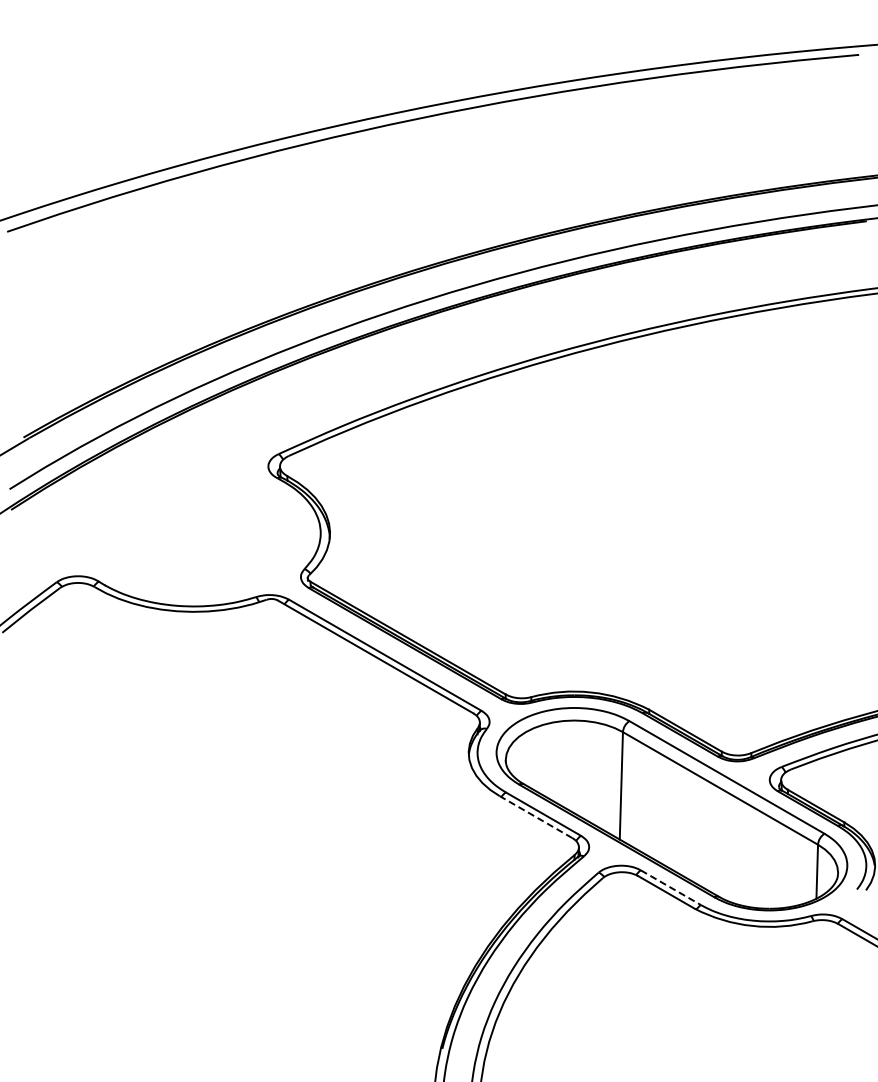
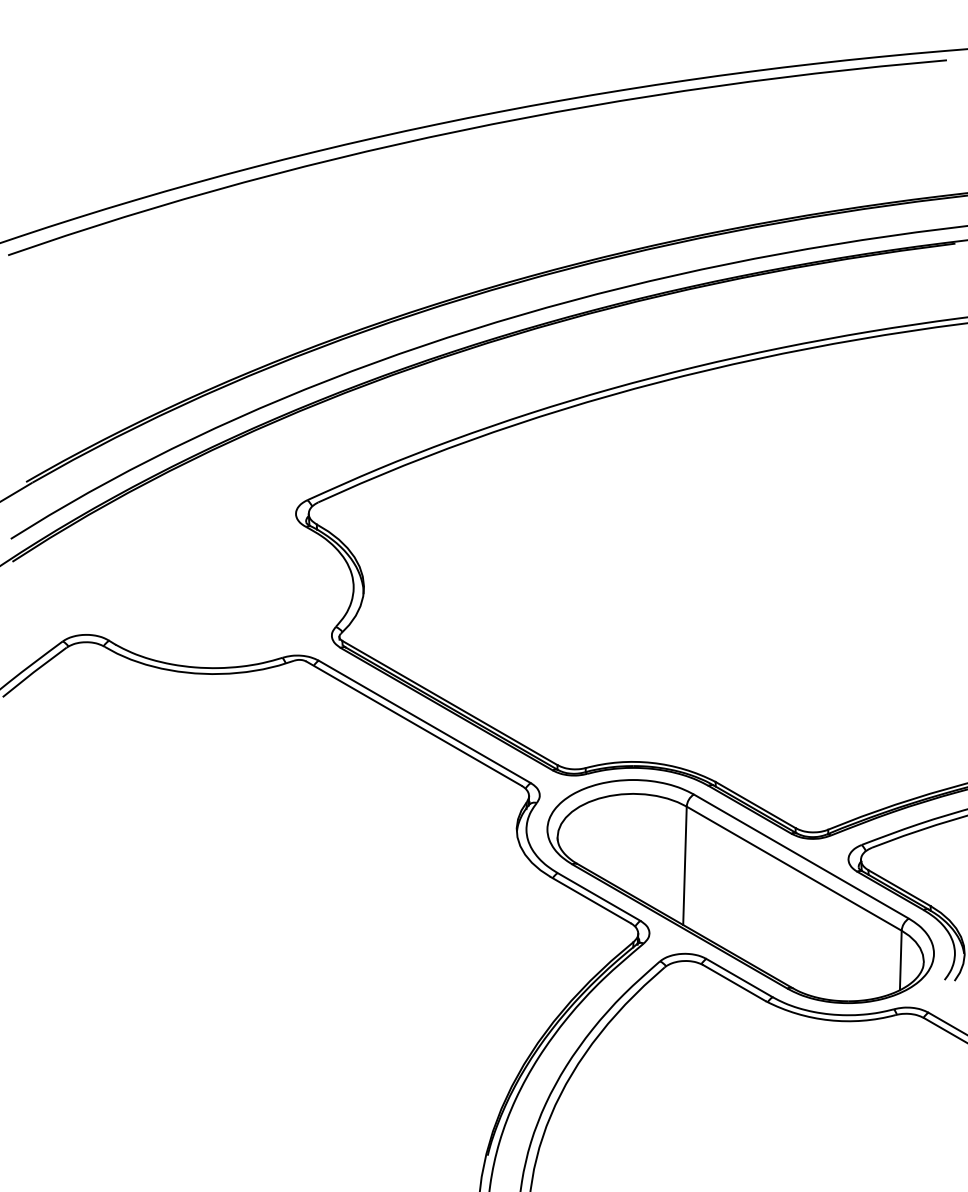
line: (535, 817) -> (590, 900), dashed -> solid
line: (670, 887) -> (739, 977), dashed -> solid

